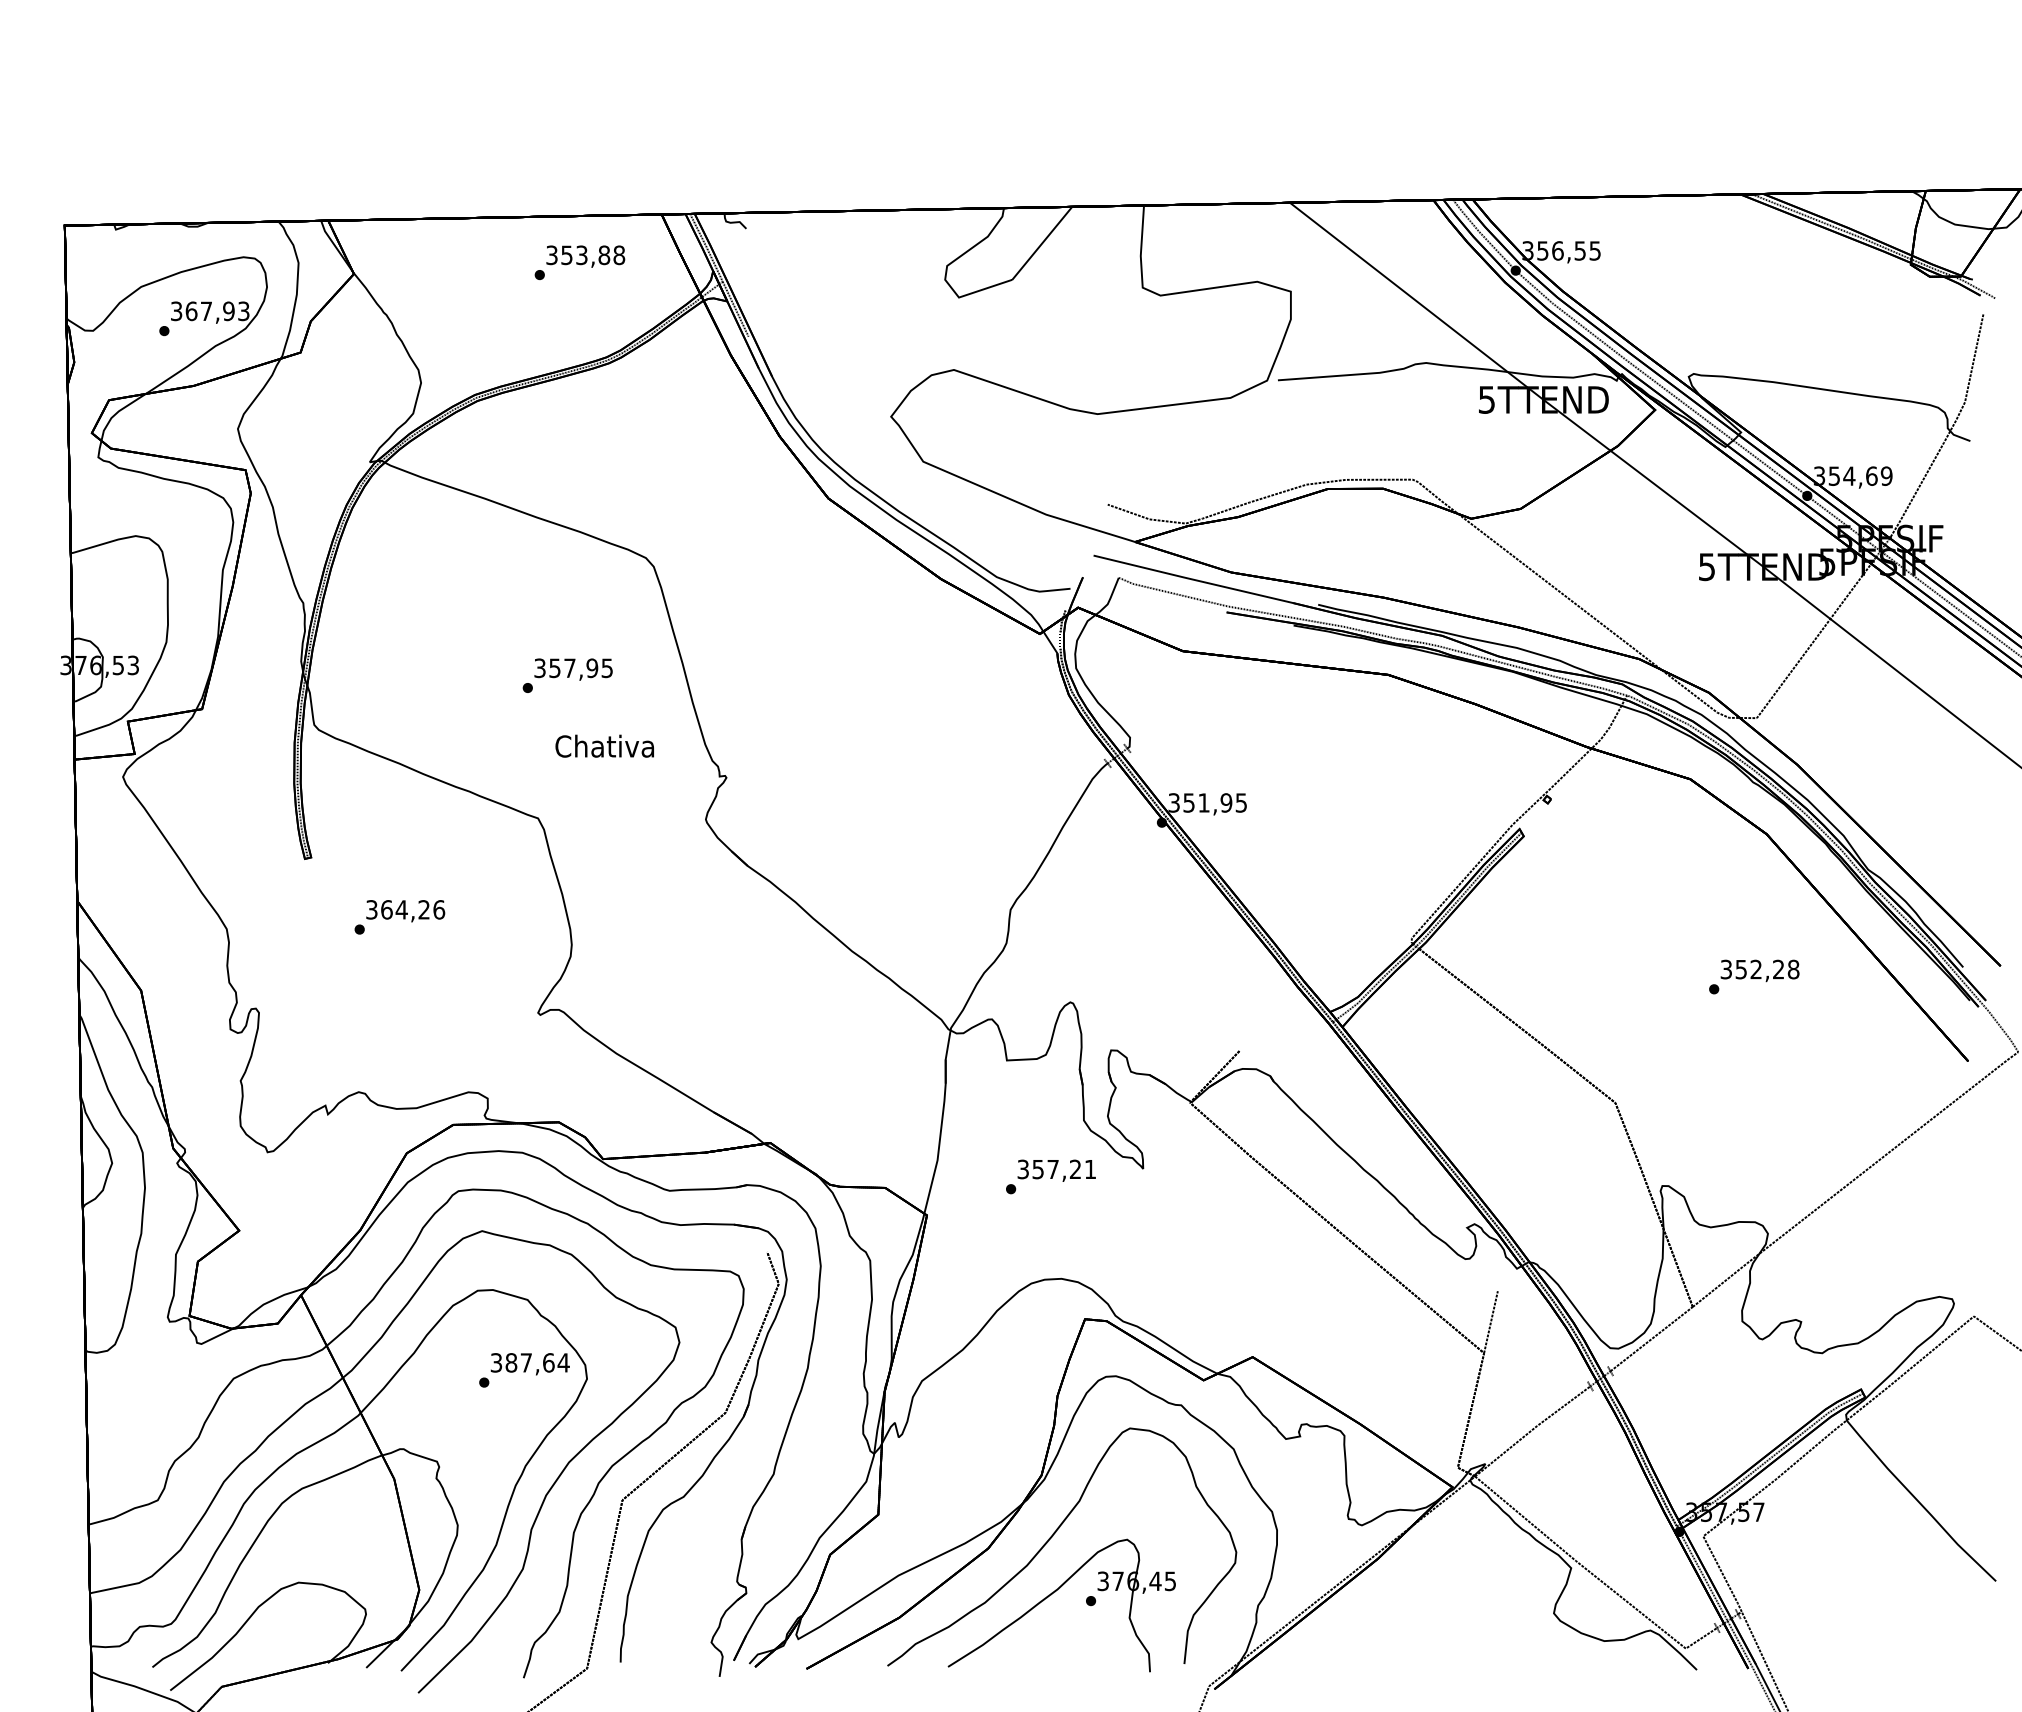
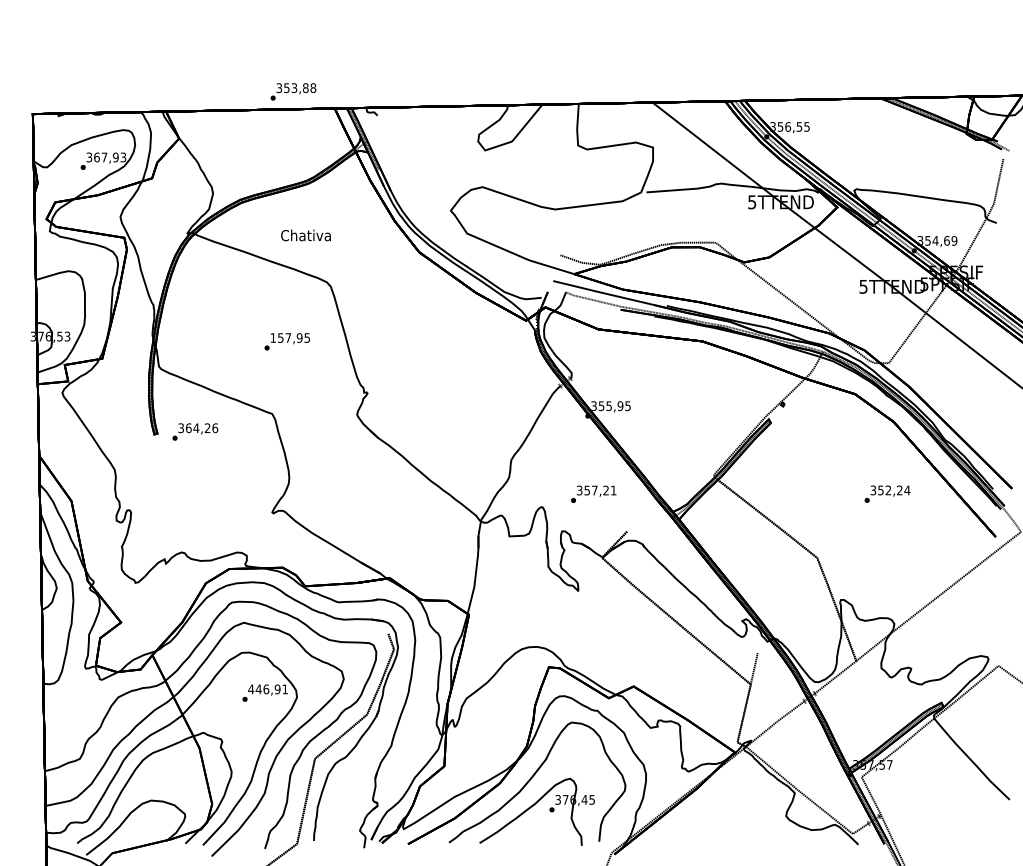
text: (580, 261) -> (293, 91), moved
text: (540, 667) -> (273, 337), 357,95 -> 157,95
text: (603, 746) -> (305, 235), moved
text: (1202, 803) -> (608, 406), 351,95 -> 355,95
text: (400, 916) -> (195, 431), moved
text: (1793, 969) -> (907, 490), 352,28 -> 352,24
text: (1050, 1175) -> (593, 493), moved
text: (530, 1363) -> (268, 689), 387,64 -> 446,91

